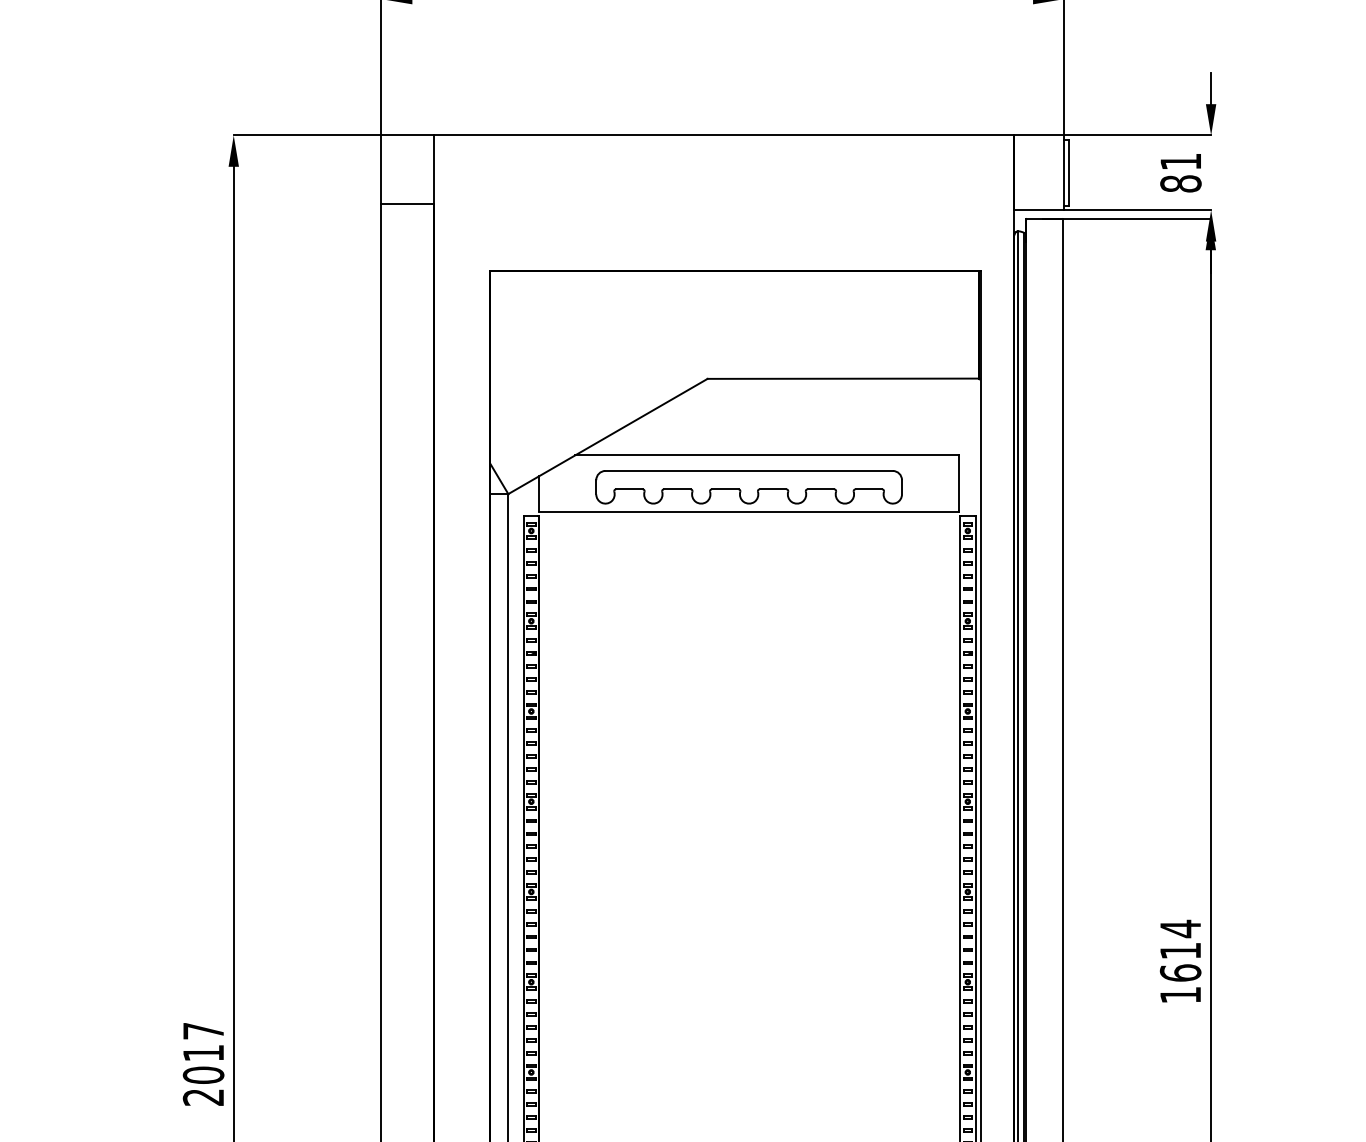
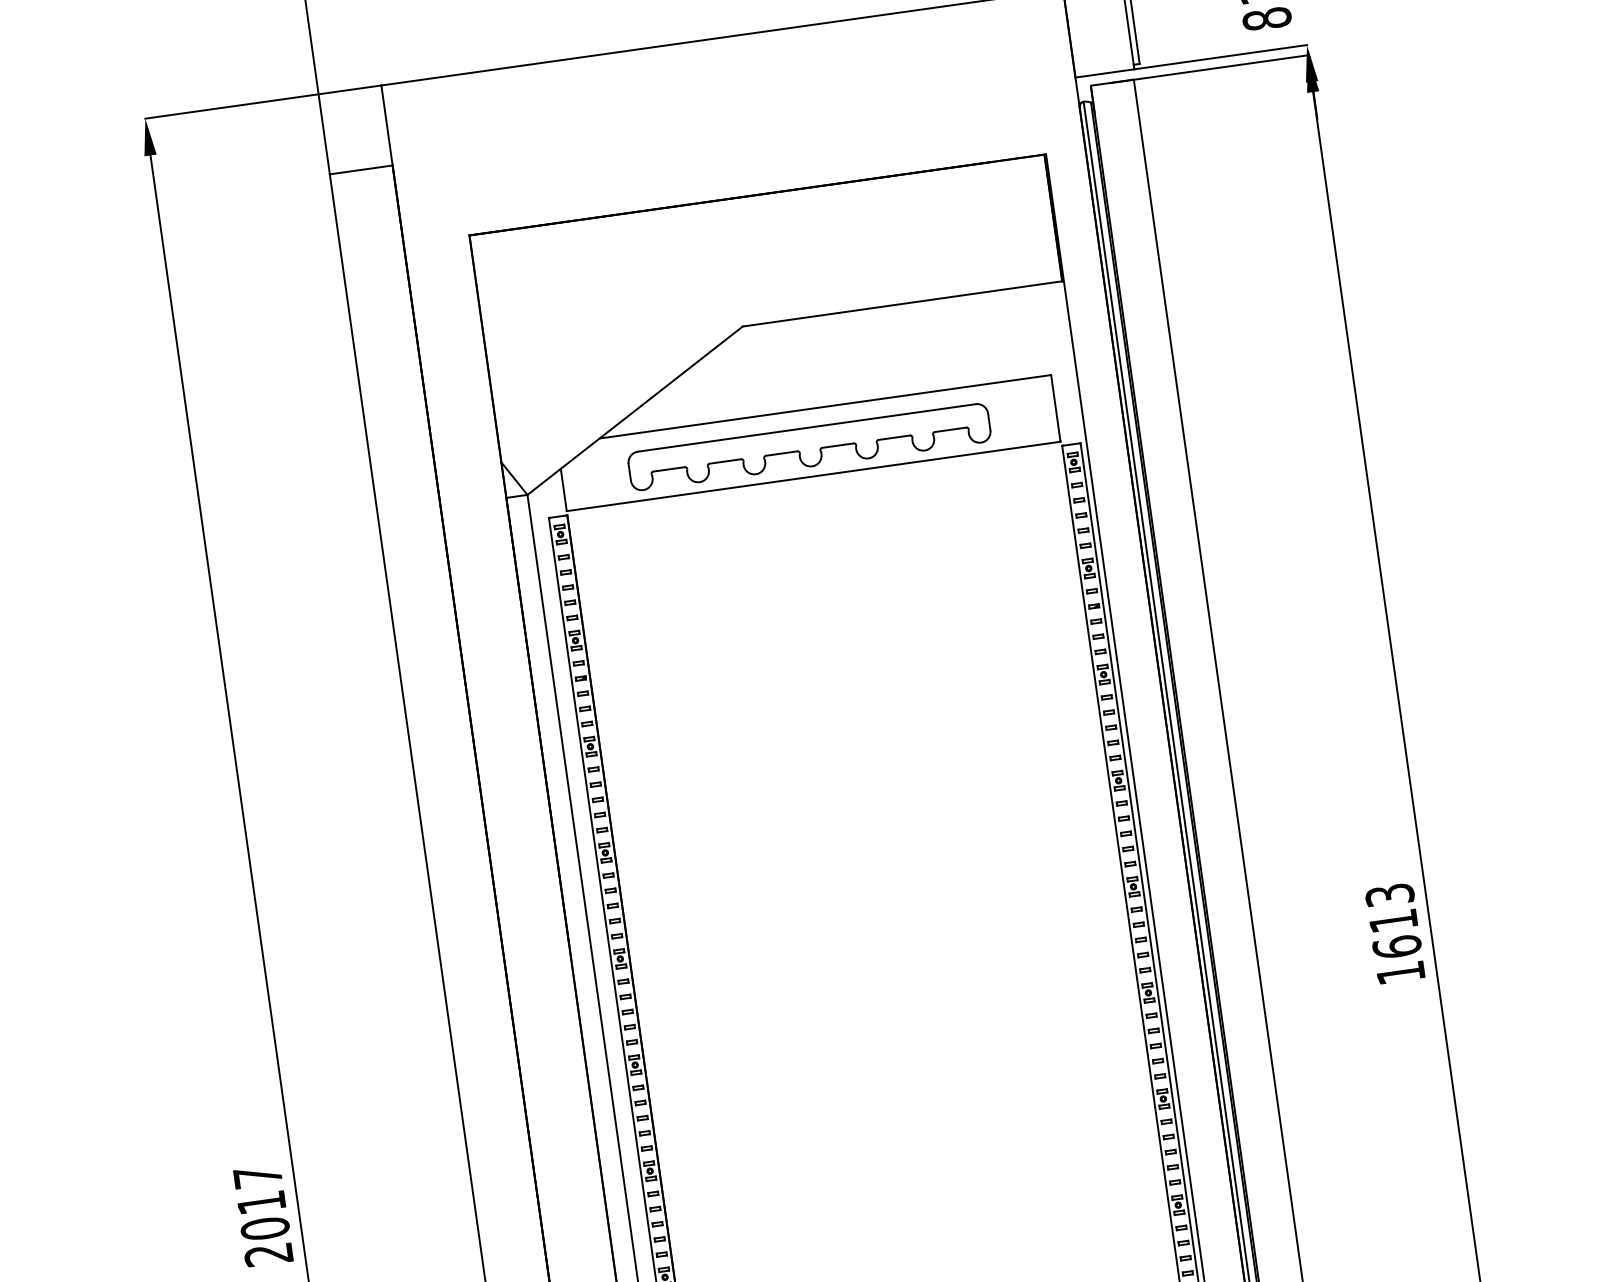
text: (1180, 928) -> (1389, 894), 1614 -> 1613

